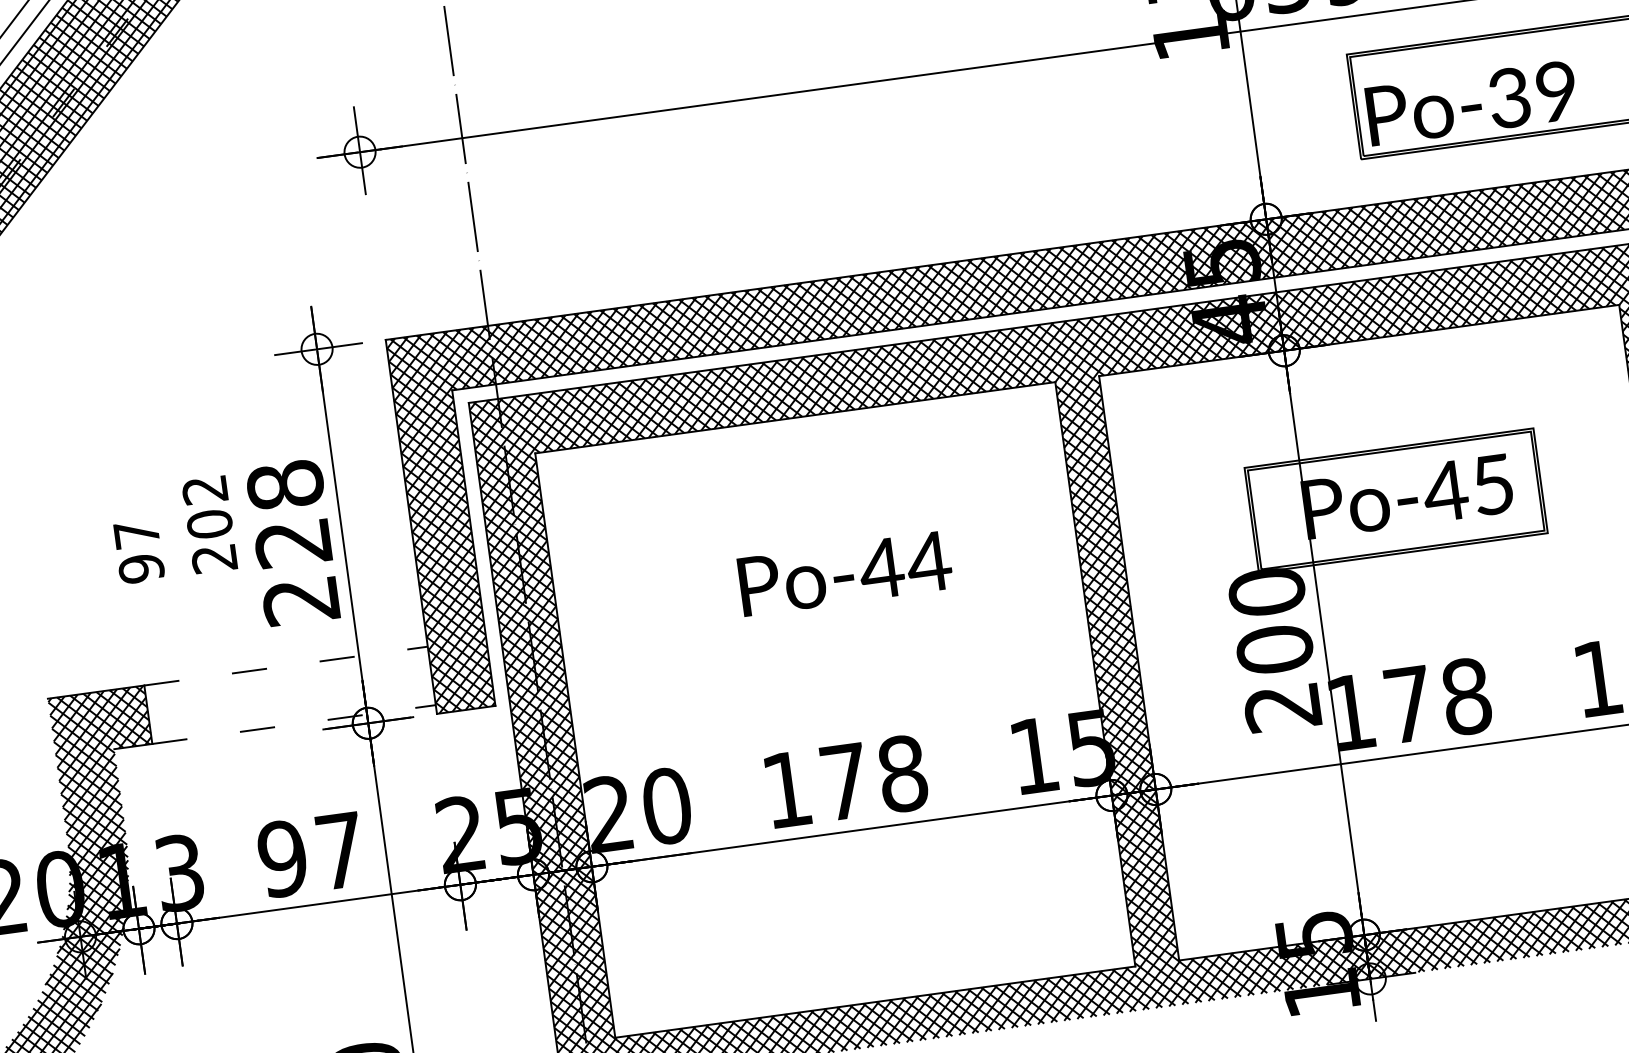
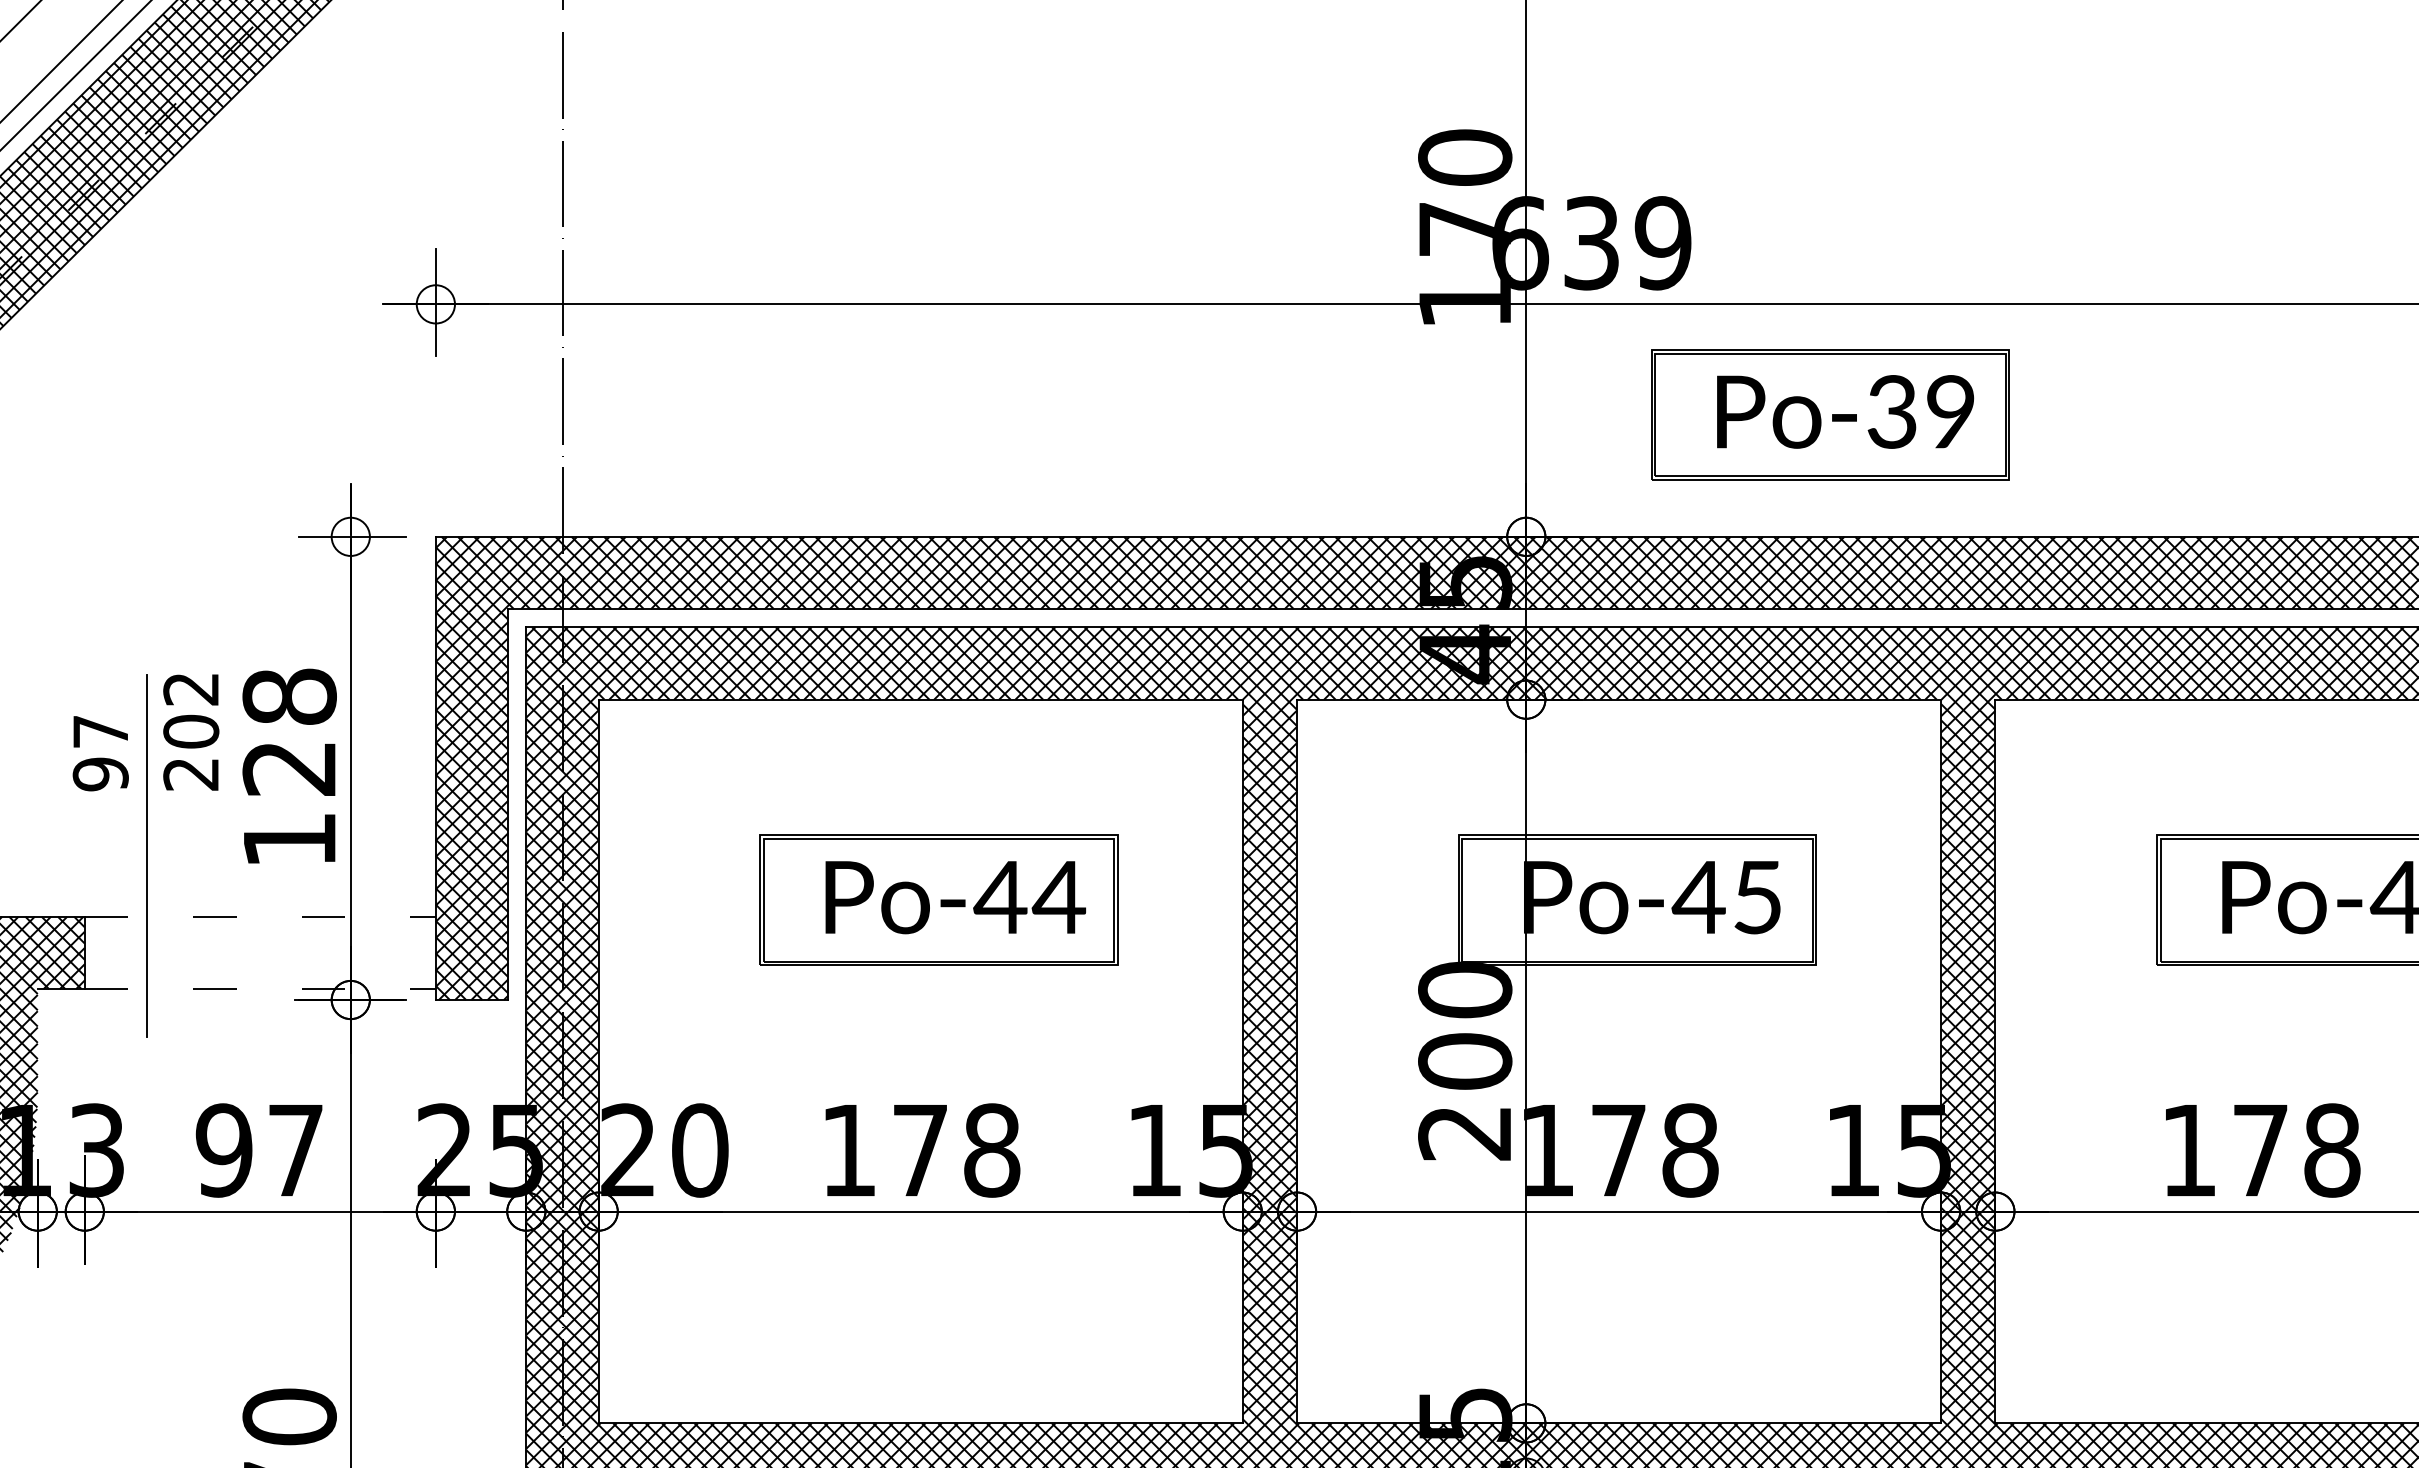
text: (1471, 102) -> (1845, 411), moved
part: (831, 577) -> (938, 899), added
text: (300, 601) -> (288, 840), 228 -> 128
line: (187, 630) -> (146, 856), added

